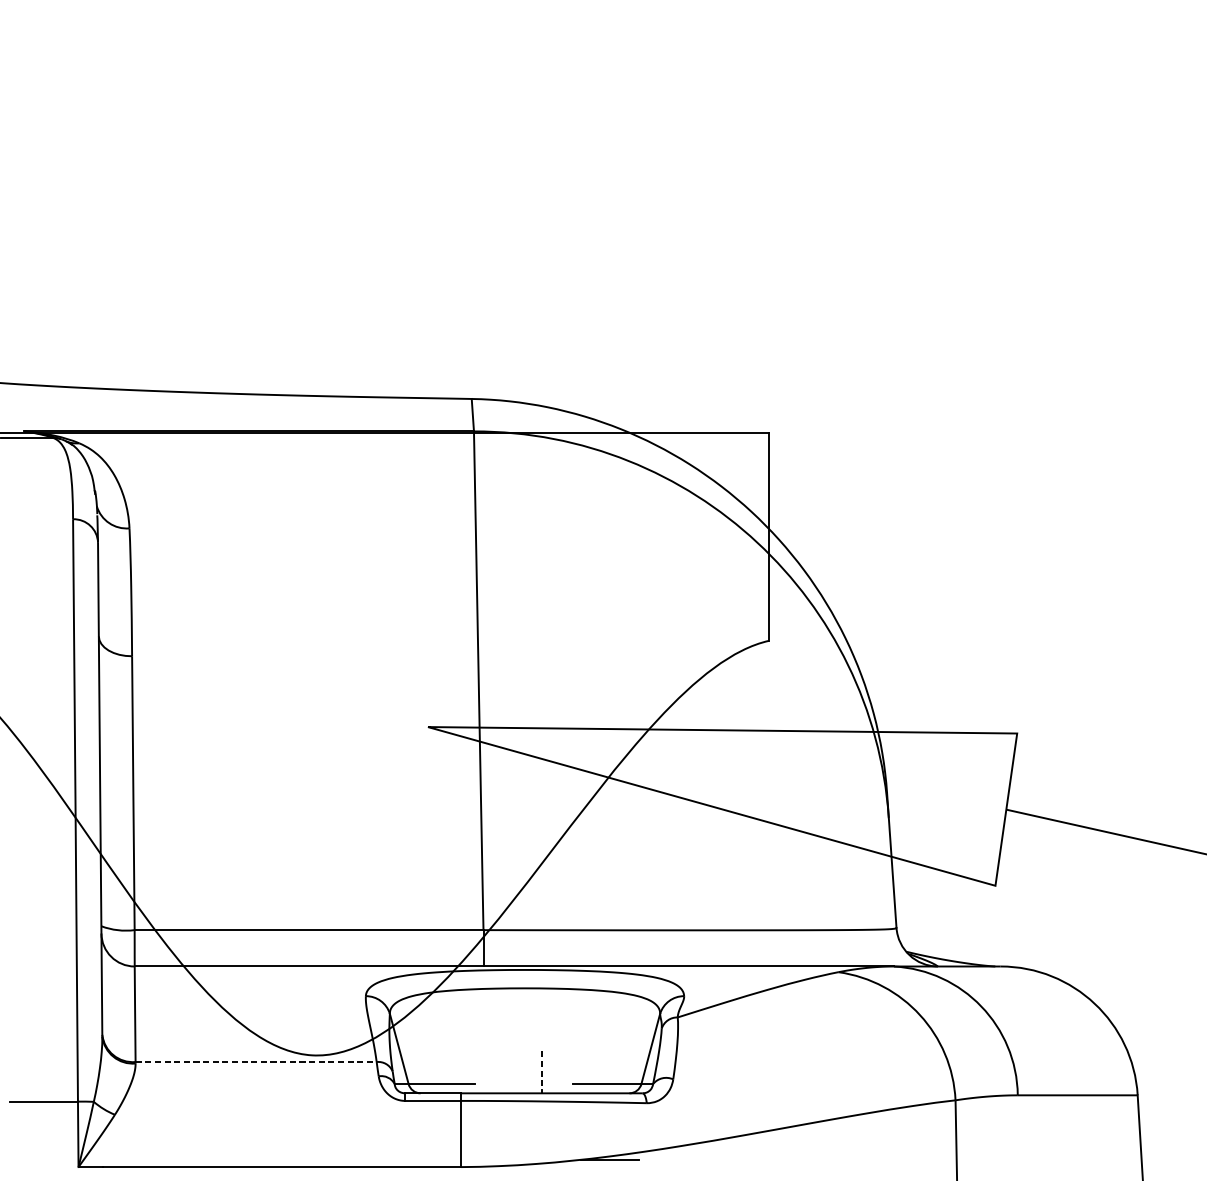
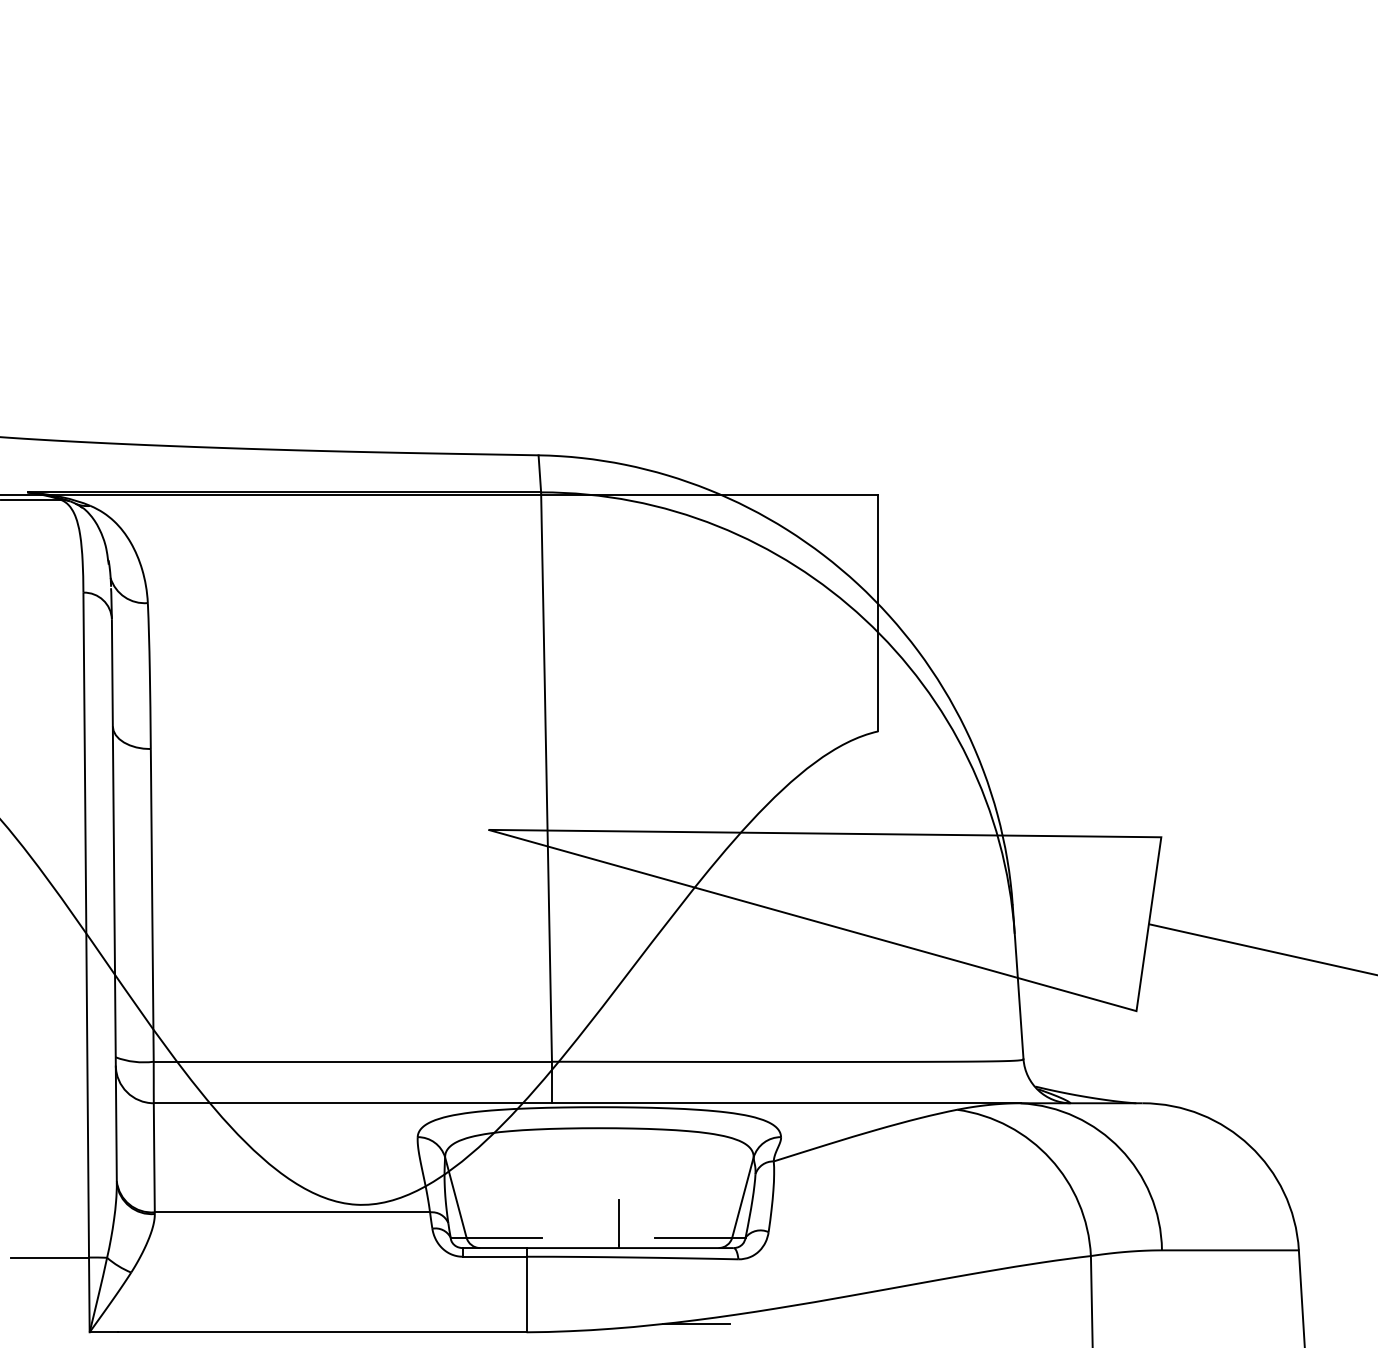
line: (256, 1062) -> (292, 1212), dashed -> solid
line: (542, 1070) -> (619, 1222), dashed -> solid

